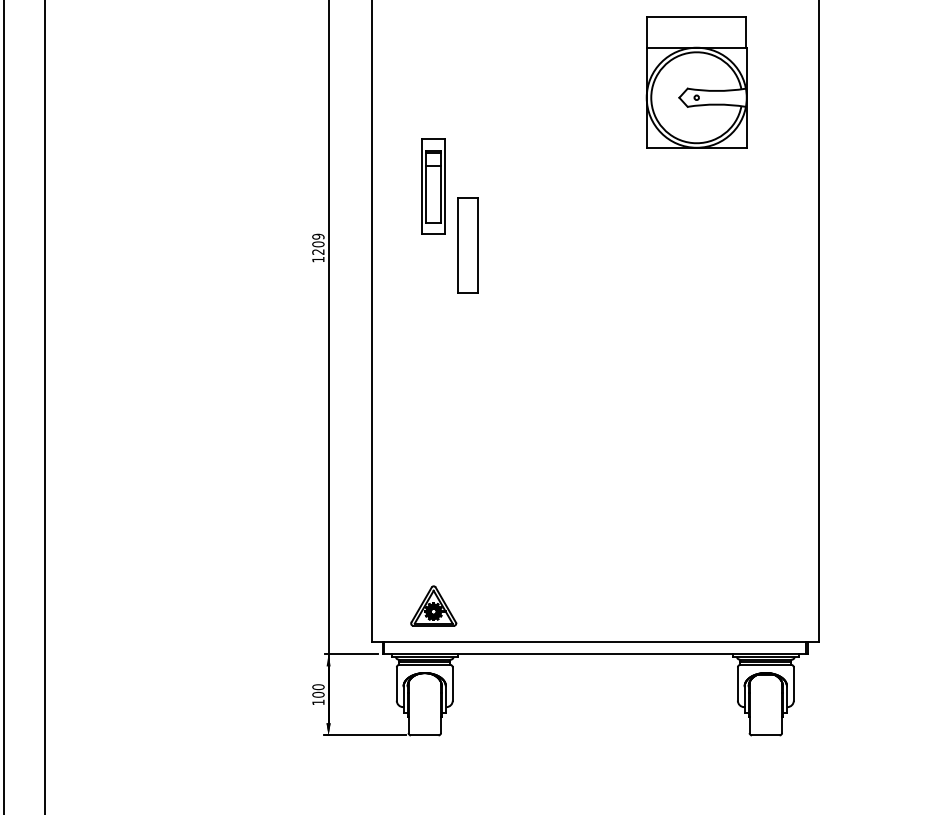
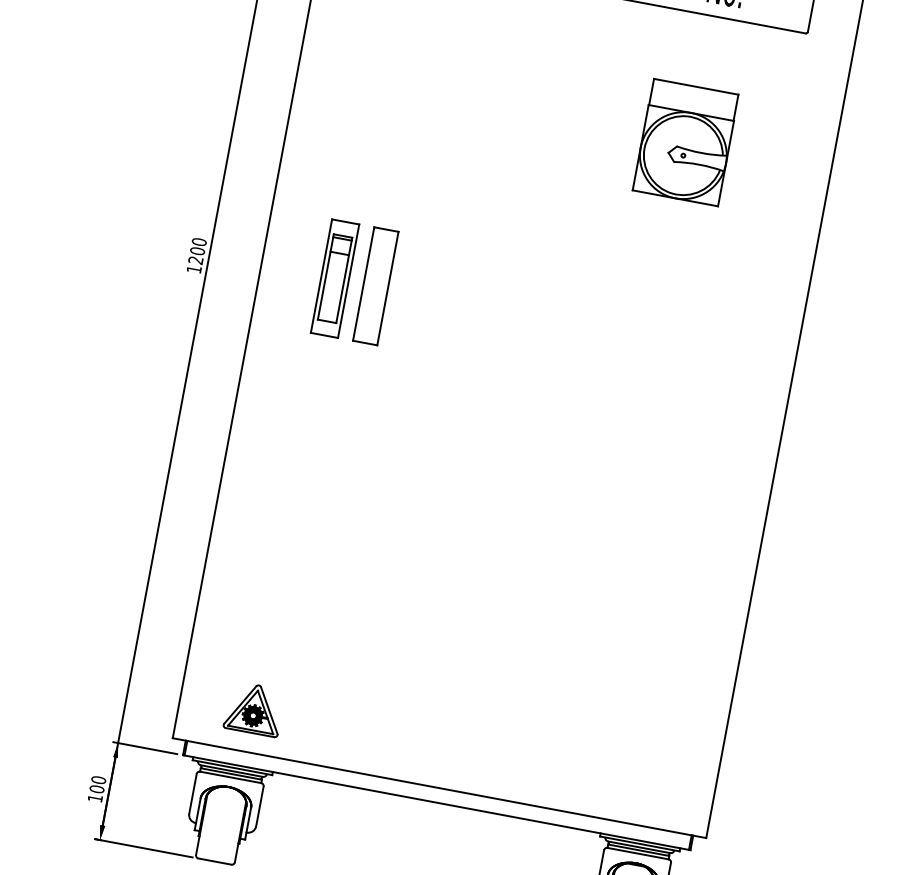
part: (696, 82) -> (685, 142), size x0.71
part: (433, 186) -> (334, 278), moved
text: (318, 236) -> (199, 241), 1209 -> 1200

